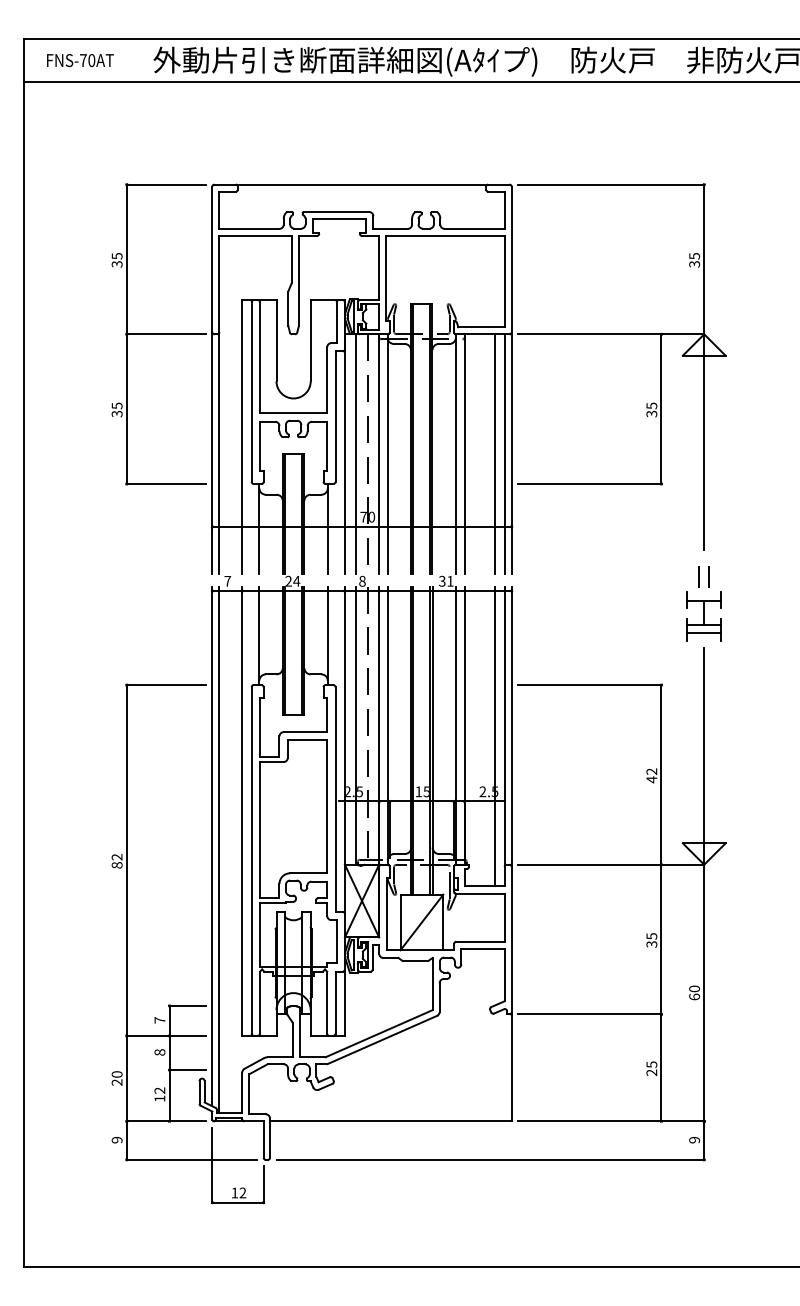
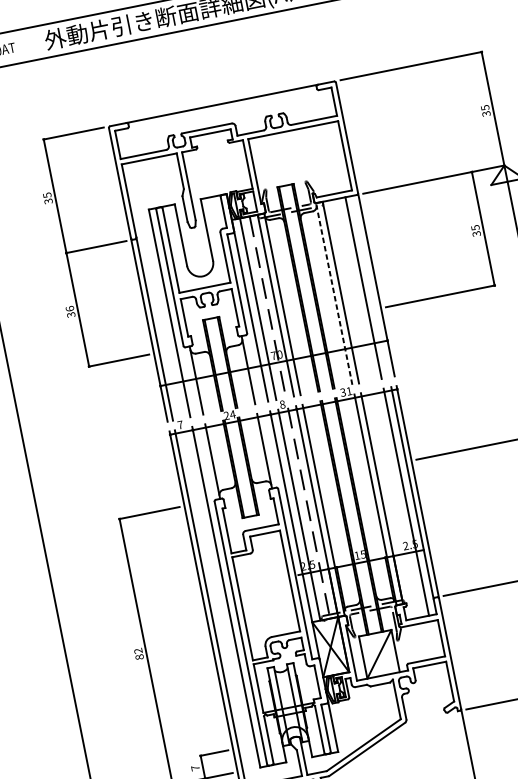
text: (116, 405) -> (69, 308), 35 -> 36
line: (504, 453) -> (370, 286), removed
line: (455, 454) -> (333, 294), solid -> dashed

